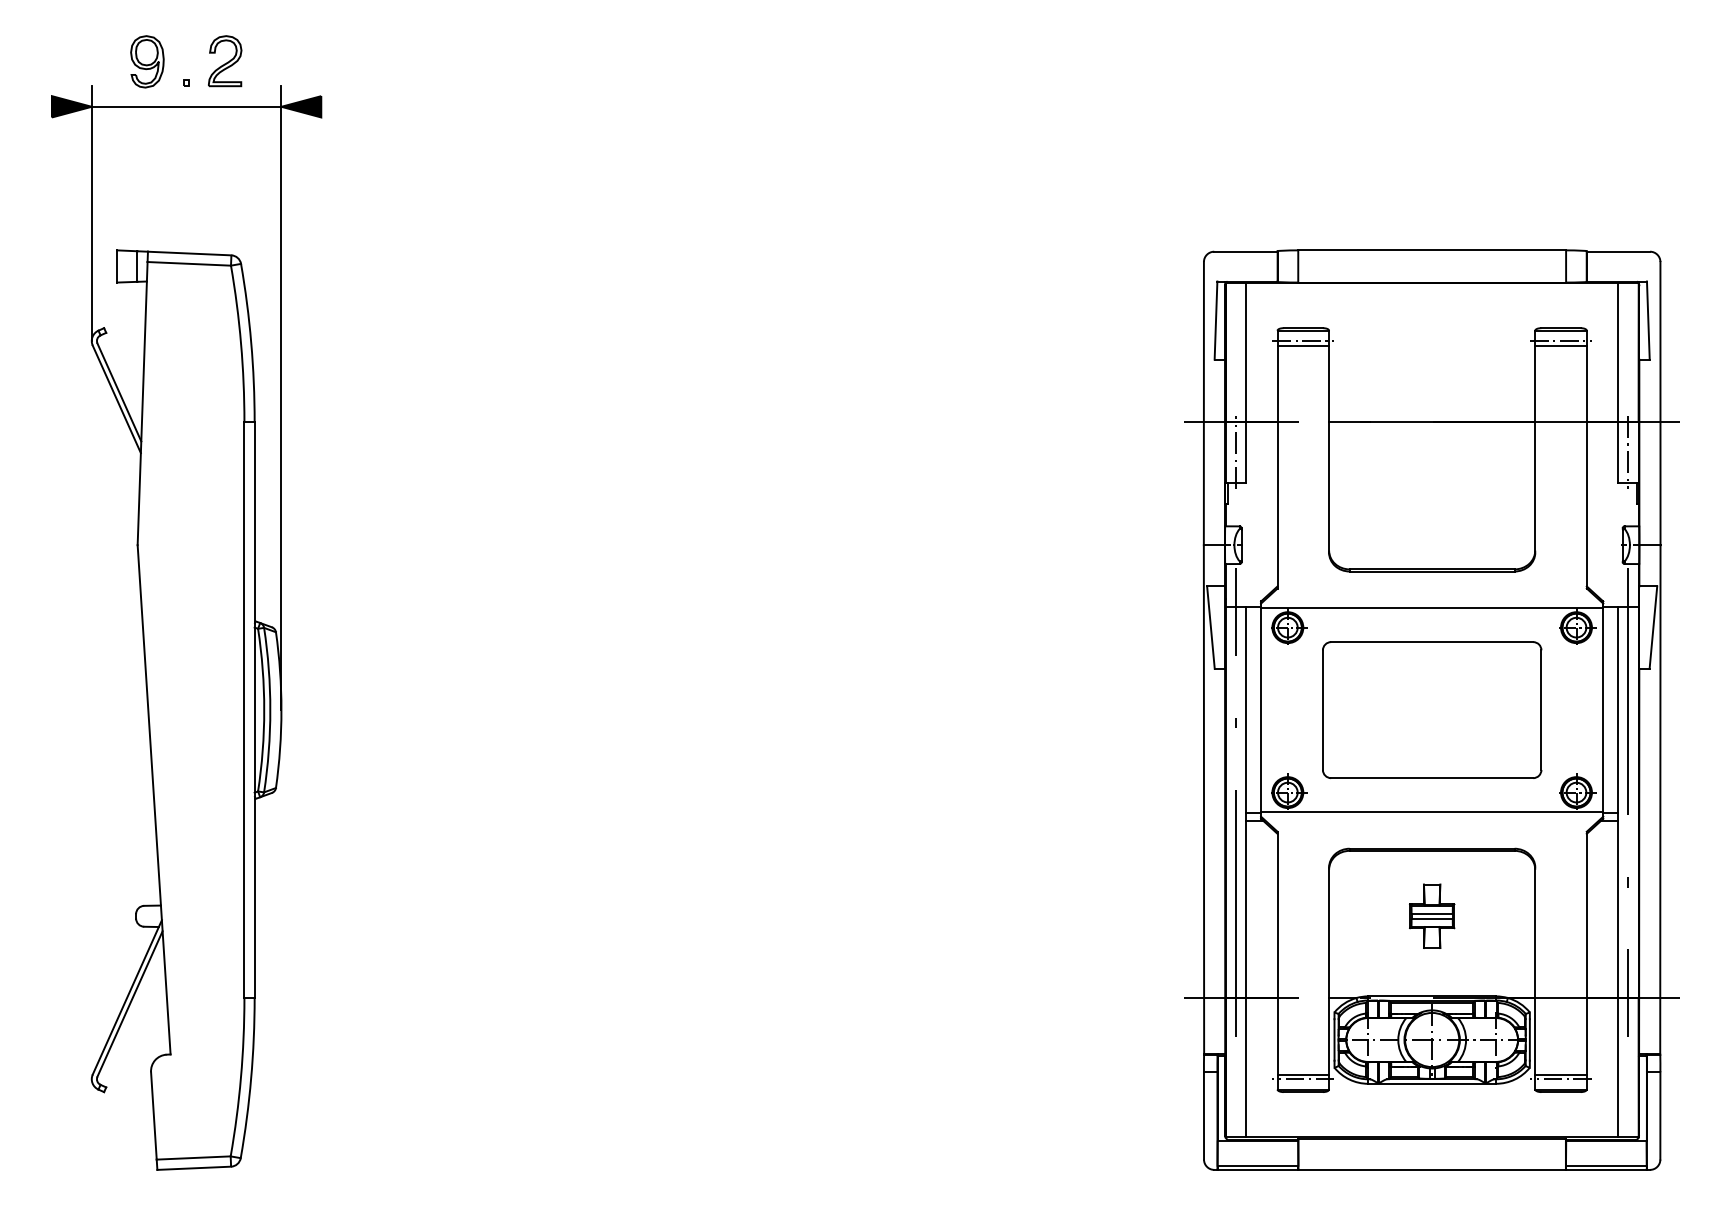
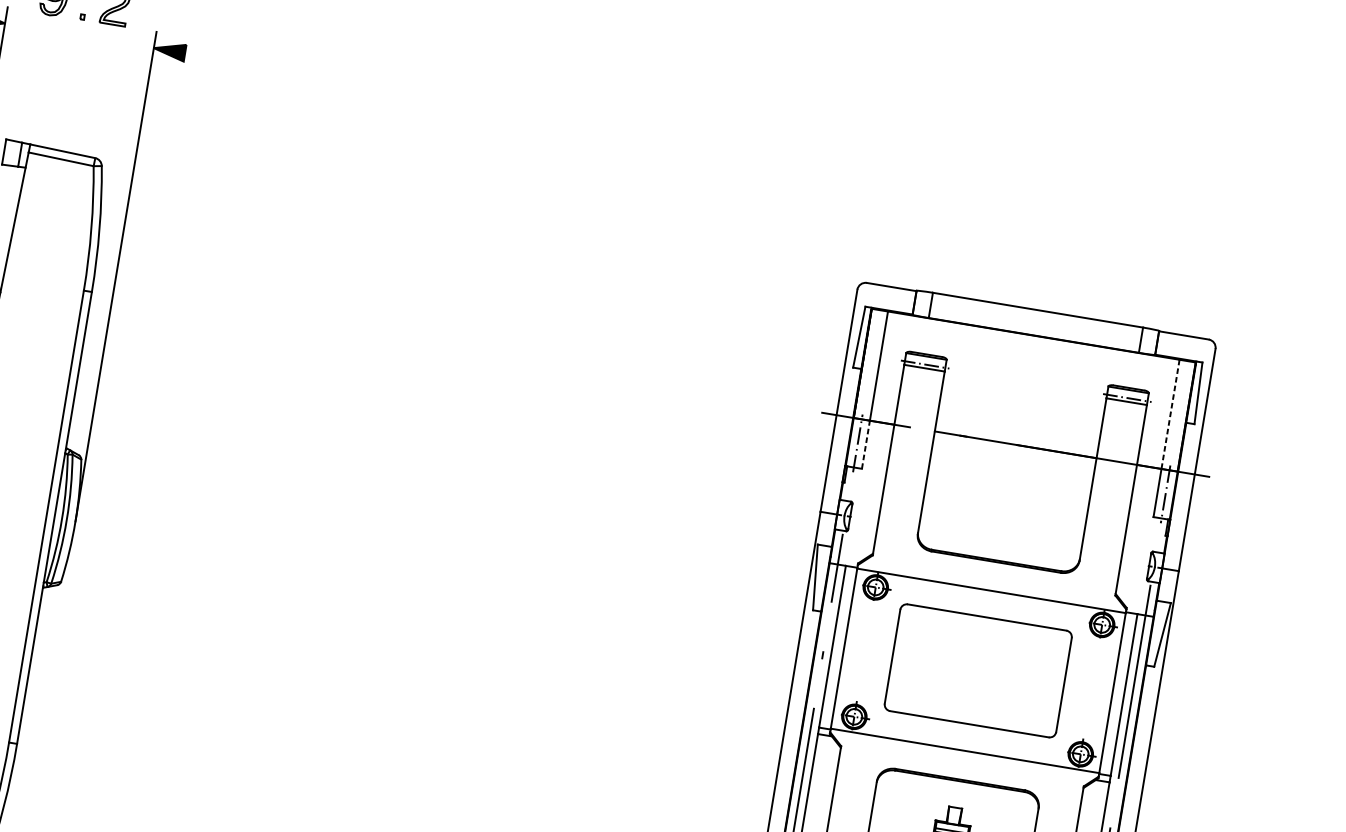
line: (186, 106) -> (79, 35), removed
line: (1618, 352) -> (1170, 414), solid -> dashed
line: (1246, 452) -> (866, 444), solid -> dashed

